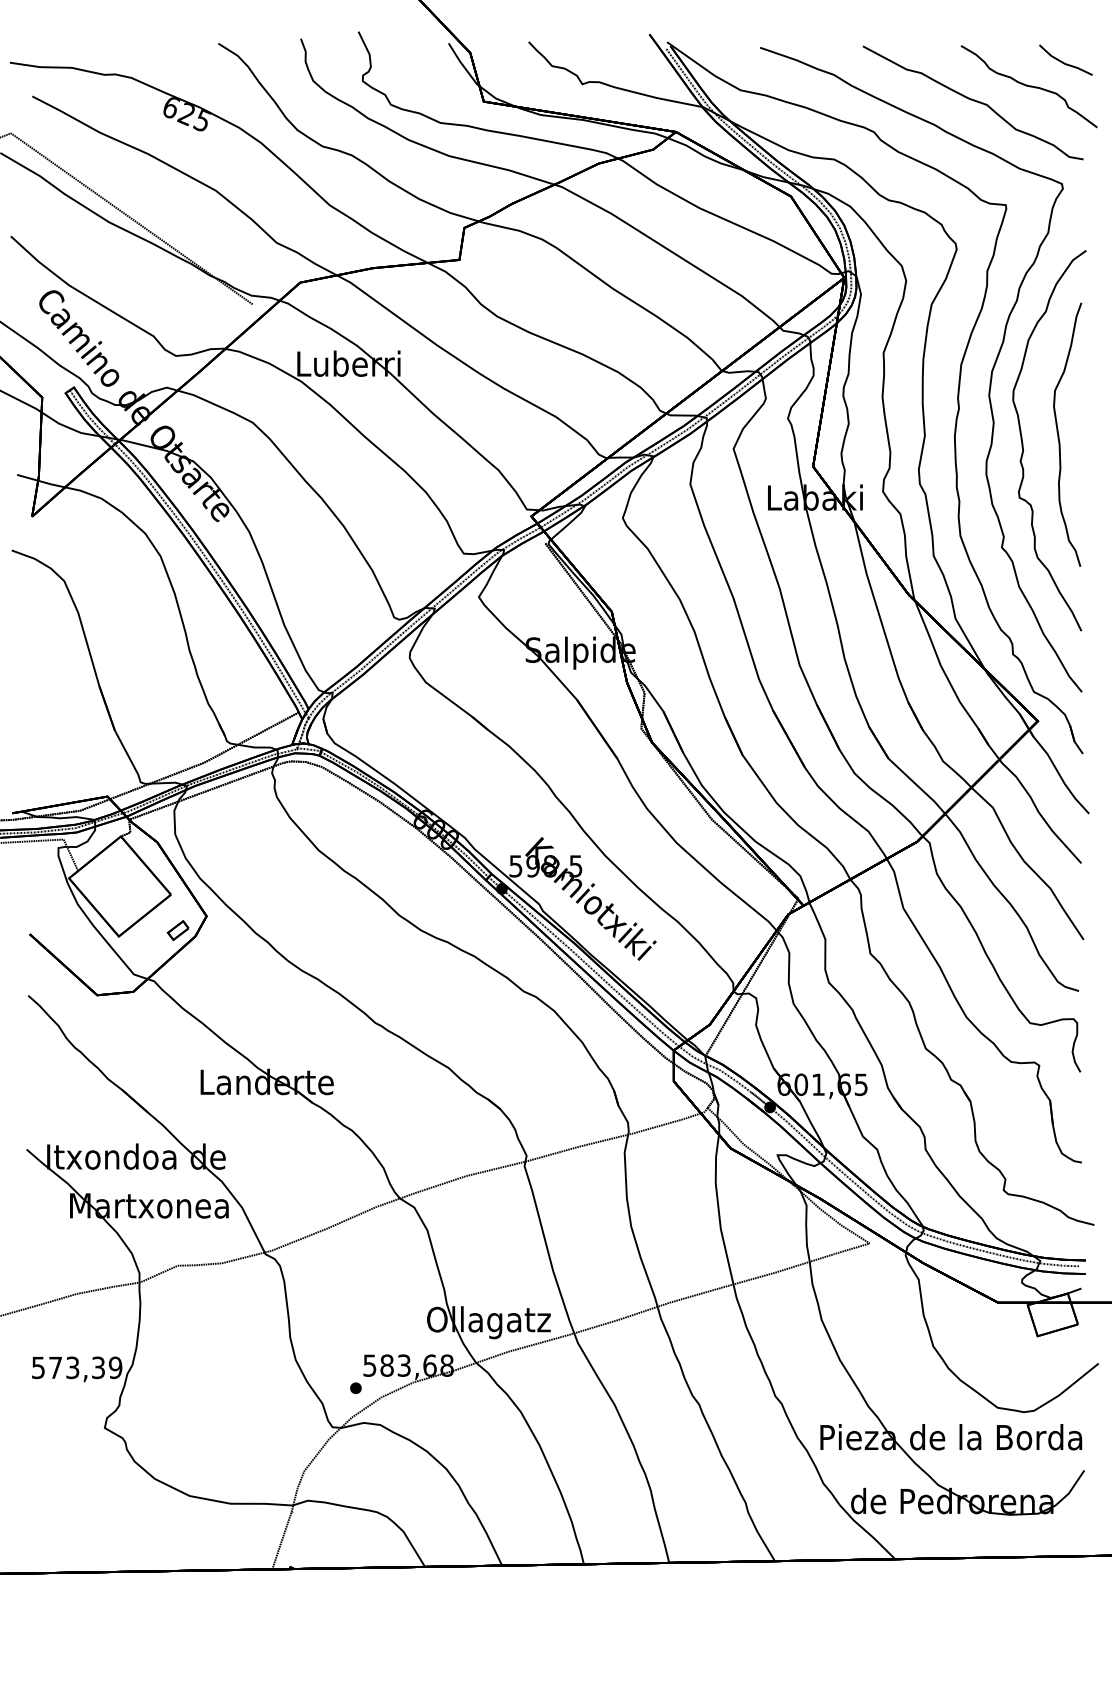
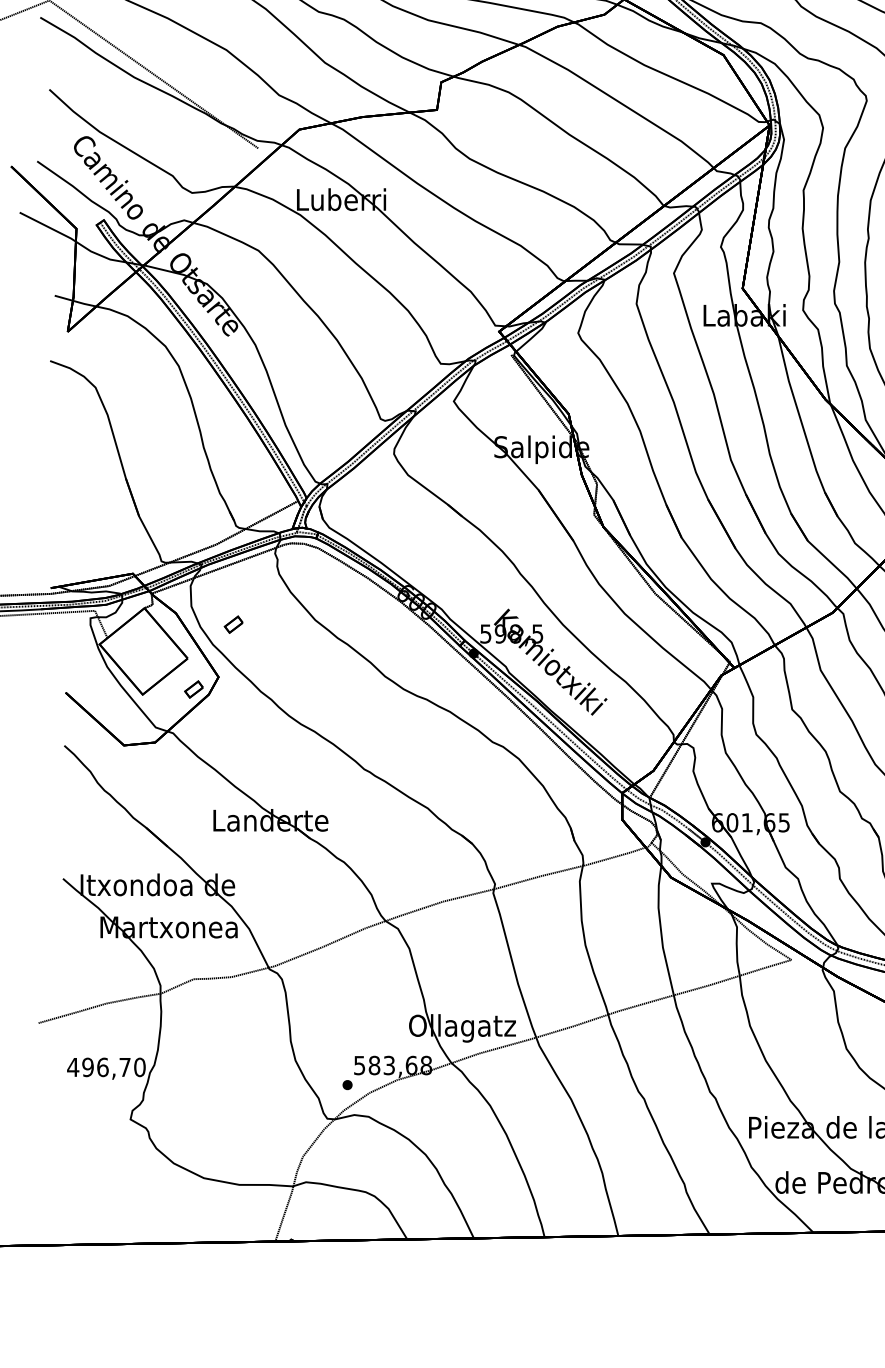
part: (223, 855) -> (233, 624), added
text: (76, 1367) -> (106, 1067), 573,39 -> 496,70

